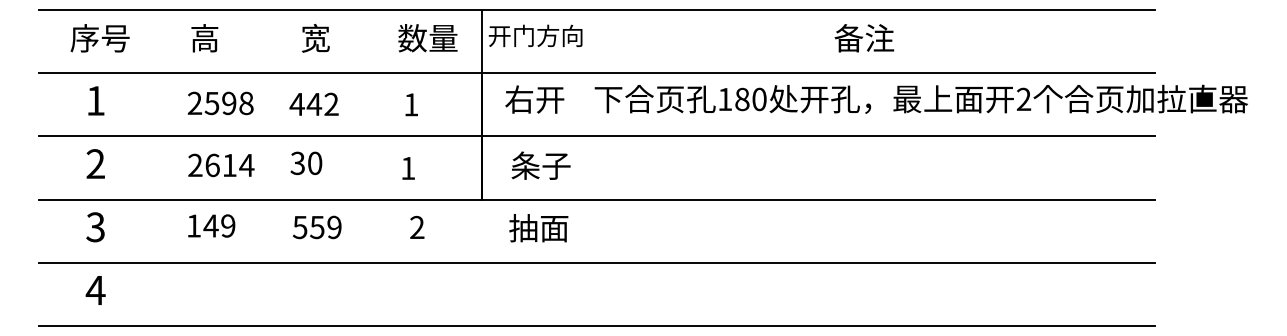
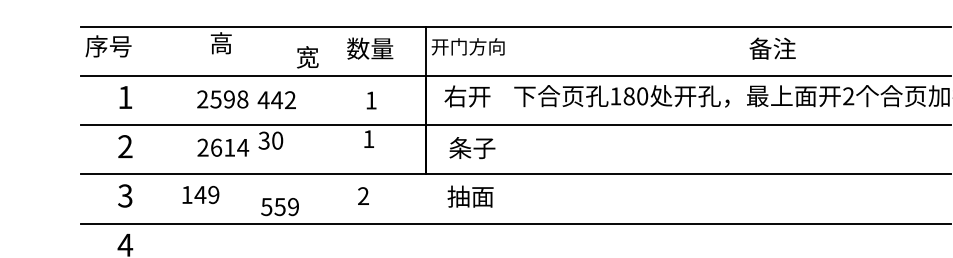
text: (99, 38) -> (108, 46), moved
text: (204, 38) -> (221, 43), moved
text: (315, 38) -> (307, 57), moved
text: (427, 38) -> (369, 48), moved
text: (864, 38) -> (772, 48), moved
text: (313, 103) -> (276, 99), moved
text: (306, 163) -> (270, 140), moved
text: (408, 168) -> (369, 139), moved
text: (211, 225) -> (200, 194), moved
text: (316, 227) -> (279, 207), moved
text: (417, 227) -> (363, 196), moved

